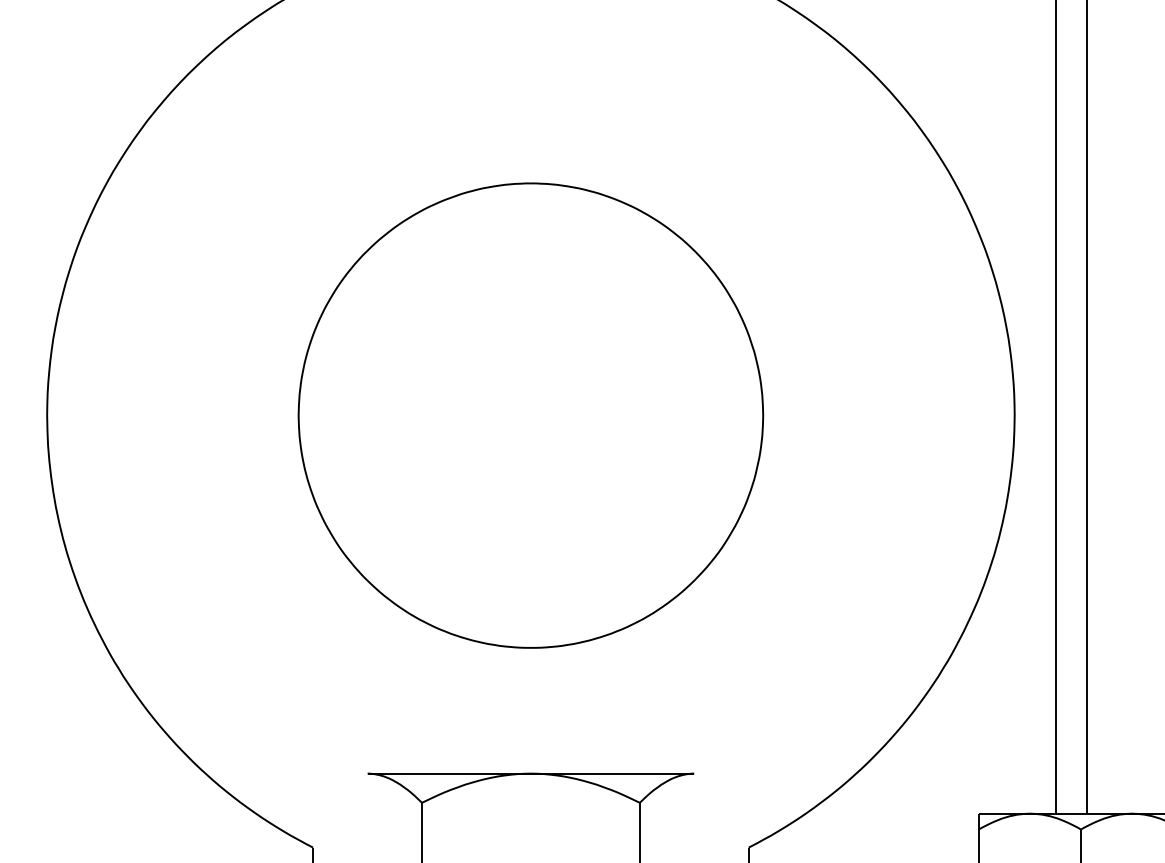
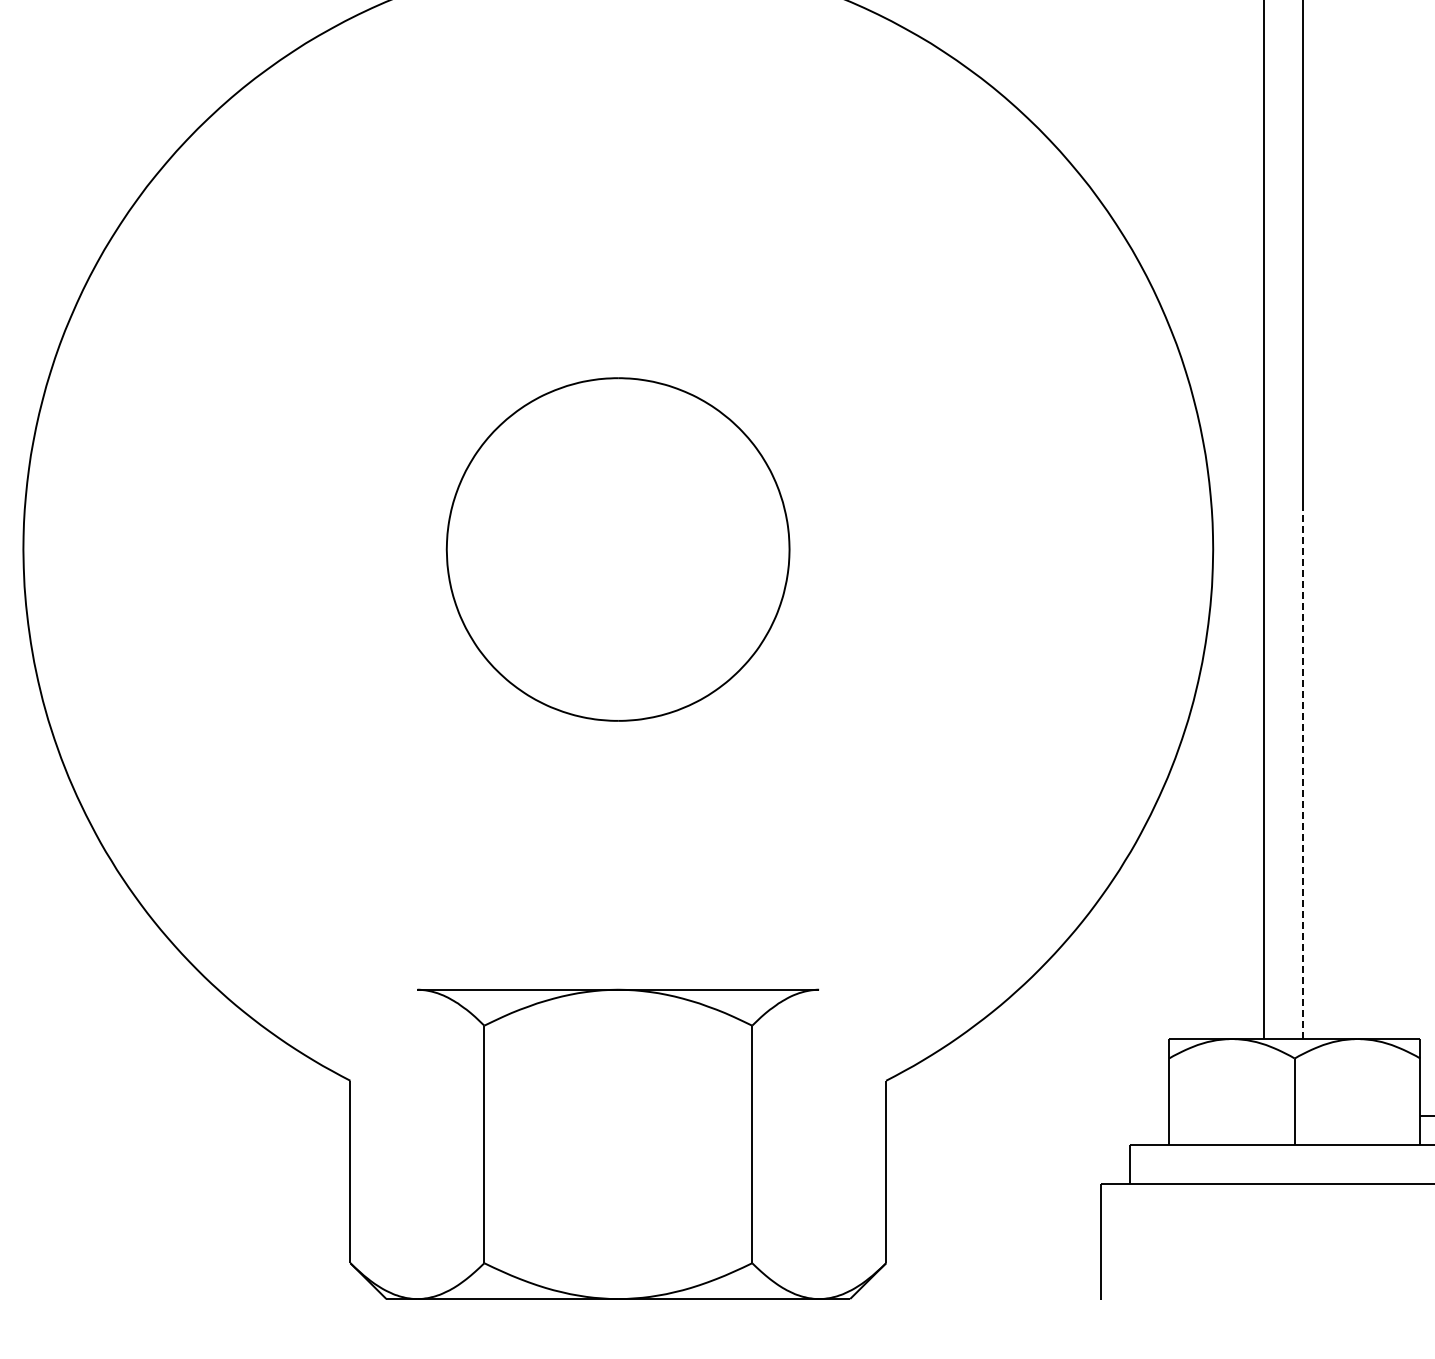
part: (530, 415) -> (617, 549), size x0.6
line: (1087, 597) -> (1302, 773), solid -> dashed

